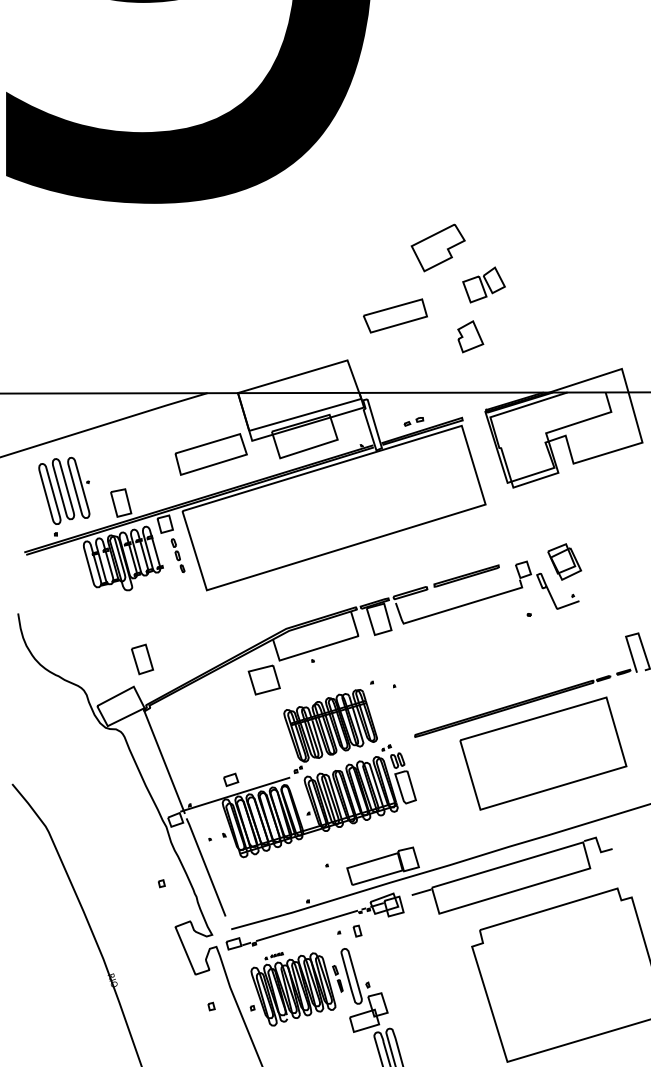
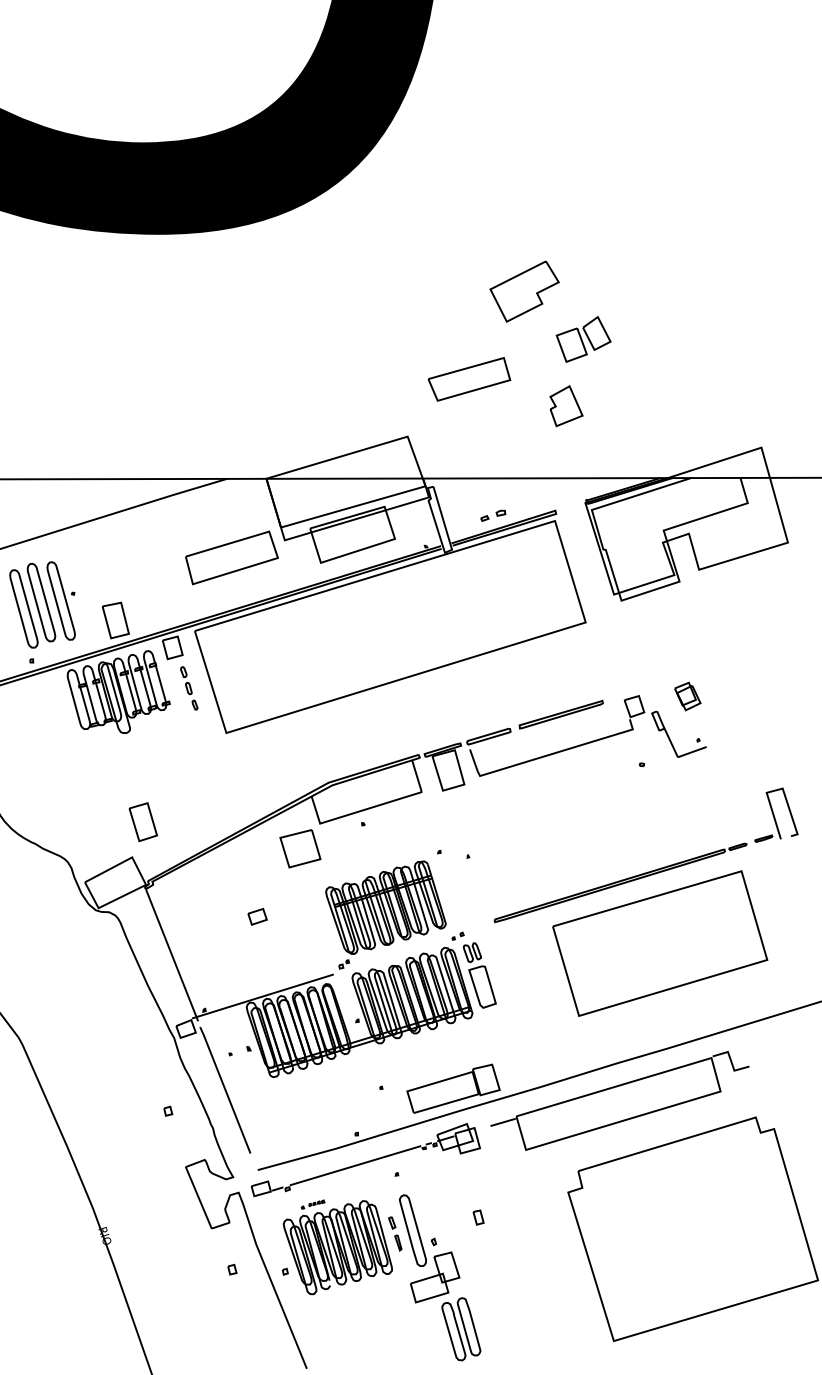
part: (564, 561) -> (687, 695), size x0.6
part: (231, 779) -> (258, 916), moved
part: (357, 930) -> (478, 1216), moved

